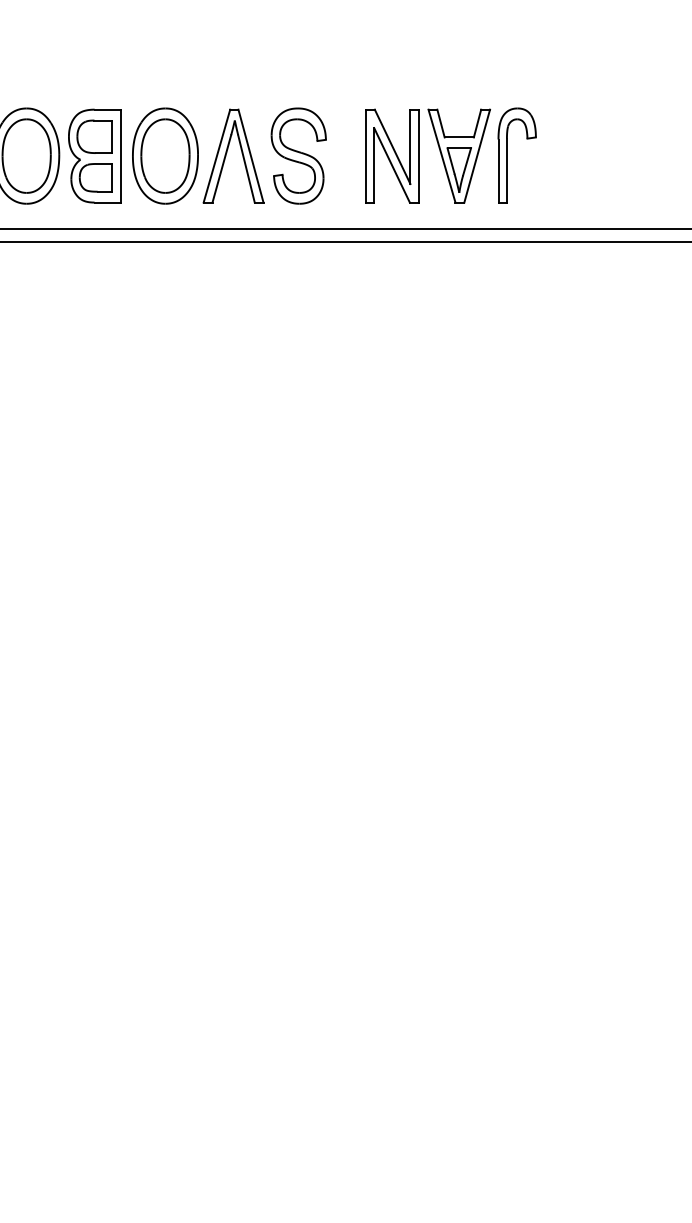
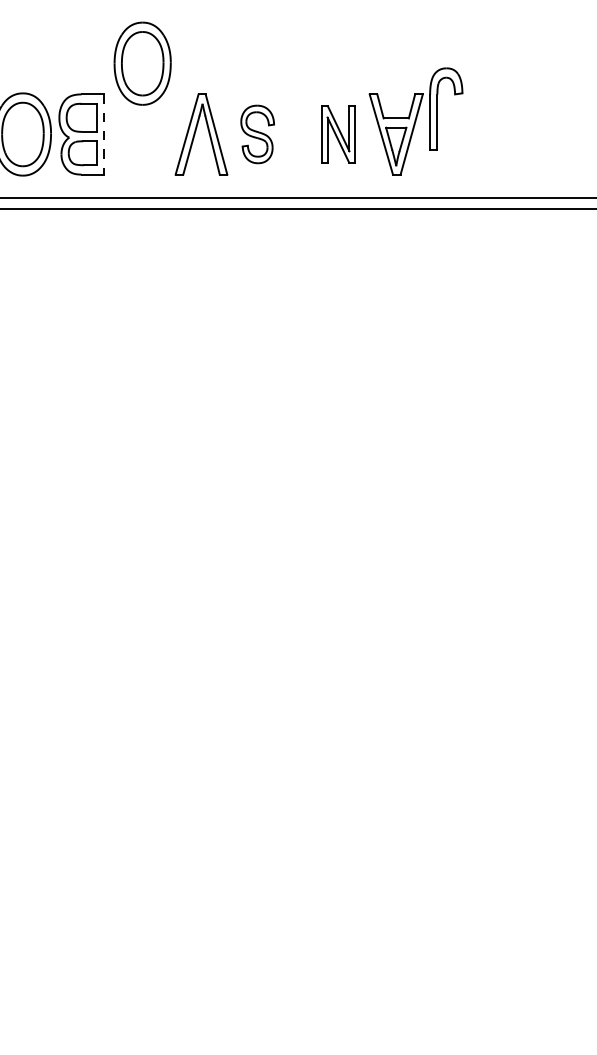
part: (165, 155) -> (142, 63), moved
part: (298, 155) -> (257, 133), size x0.7
part: (392, 155) -> (338, 133), size x0.7
part: (507, 155) -> (437, 108), moved
line: (120, 156) -> (103, 134), solid -> dashed

